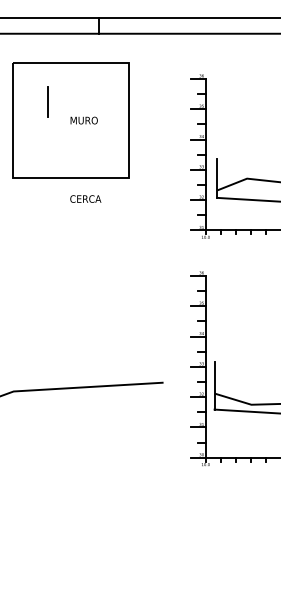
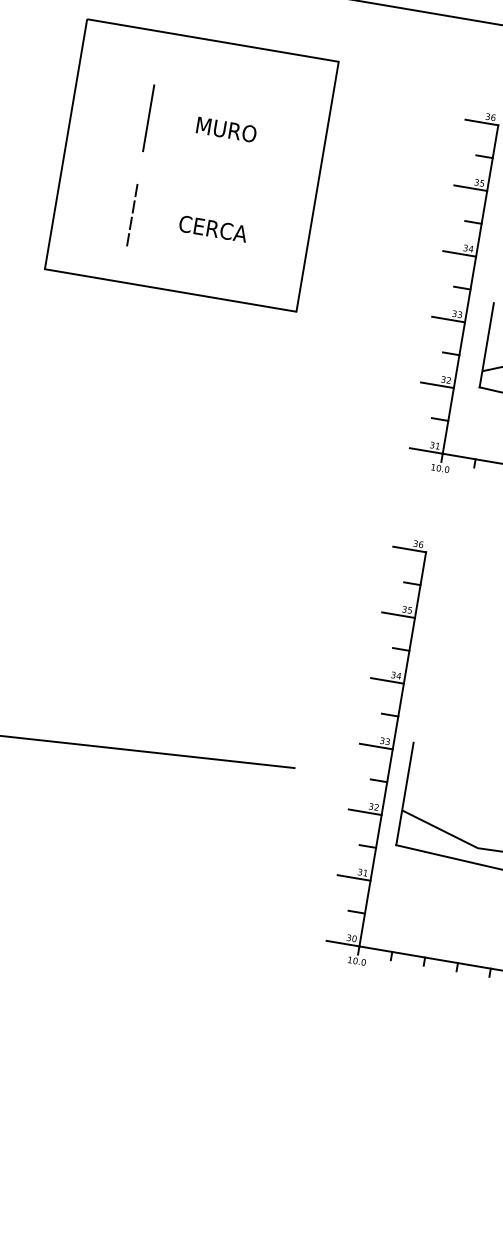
text: (83, 120) -> (225, 129), moved
line: (48, 147) -> (132, 216), added
text: (85, 198) -> (212, 227), moved

